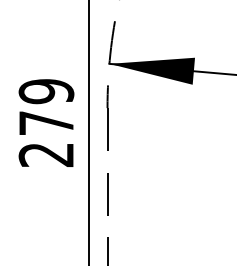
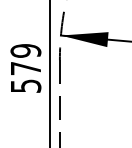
text: (45, 153) -> (25, 85), 279 -> 579

